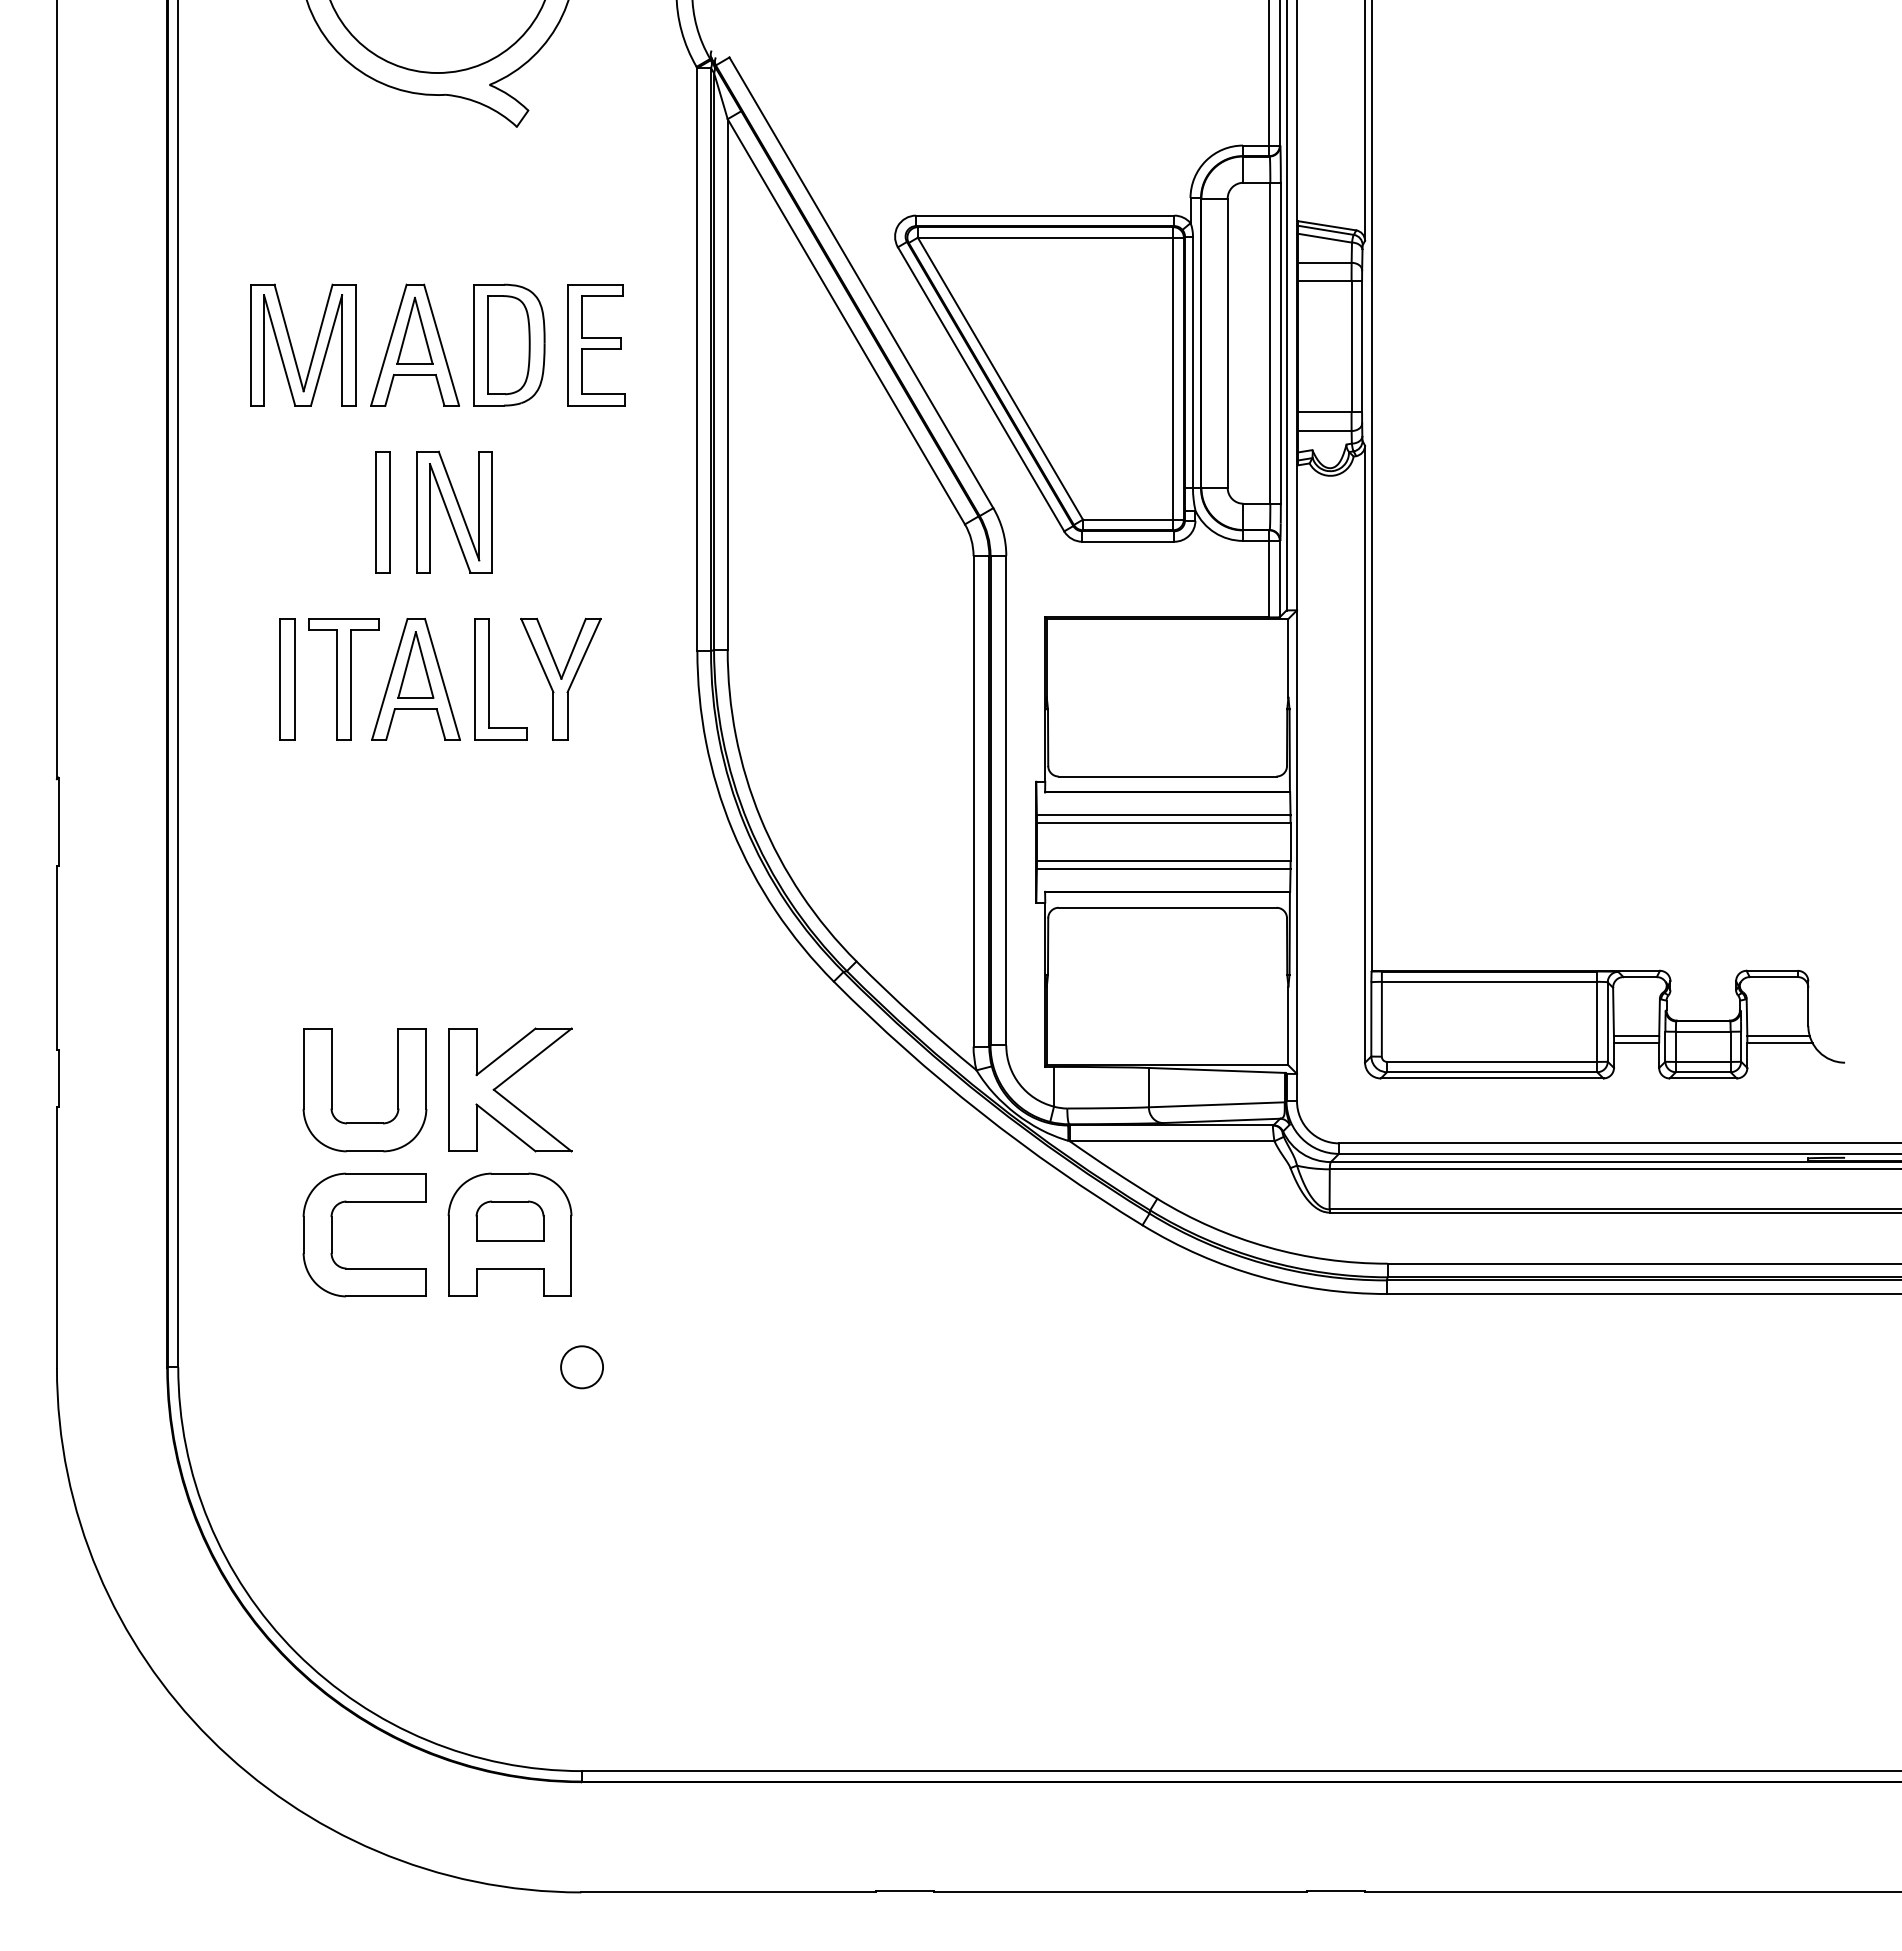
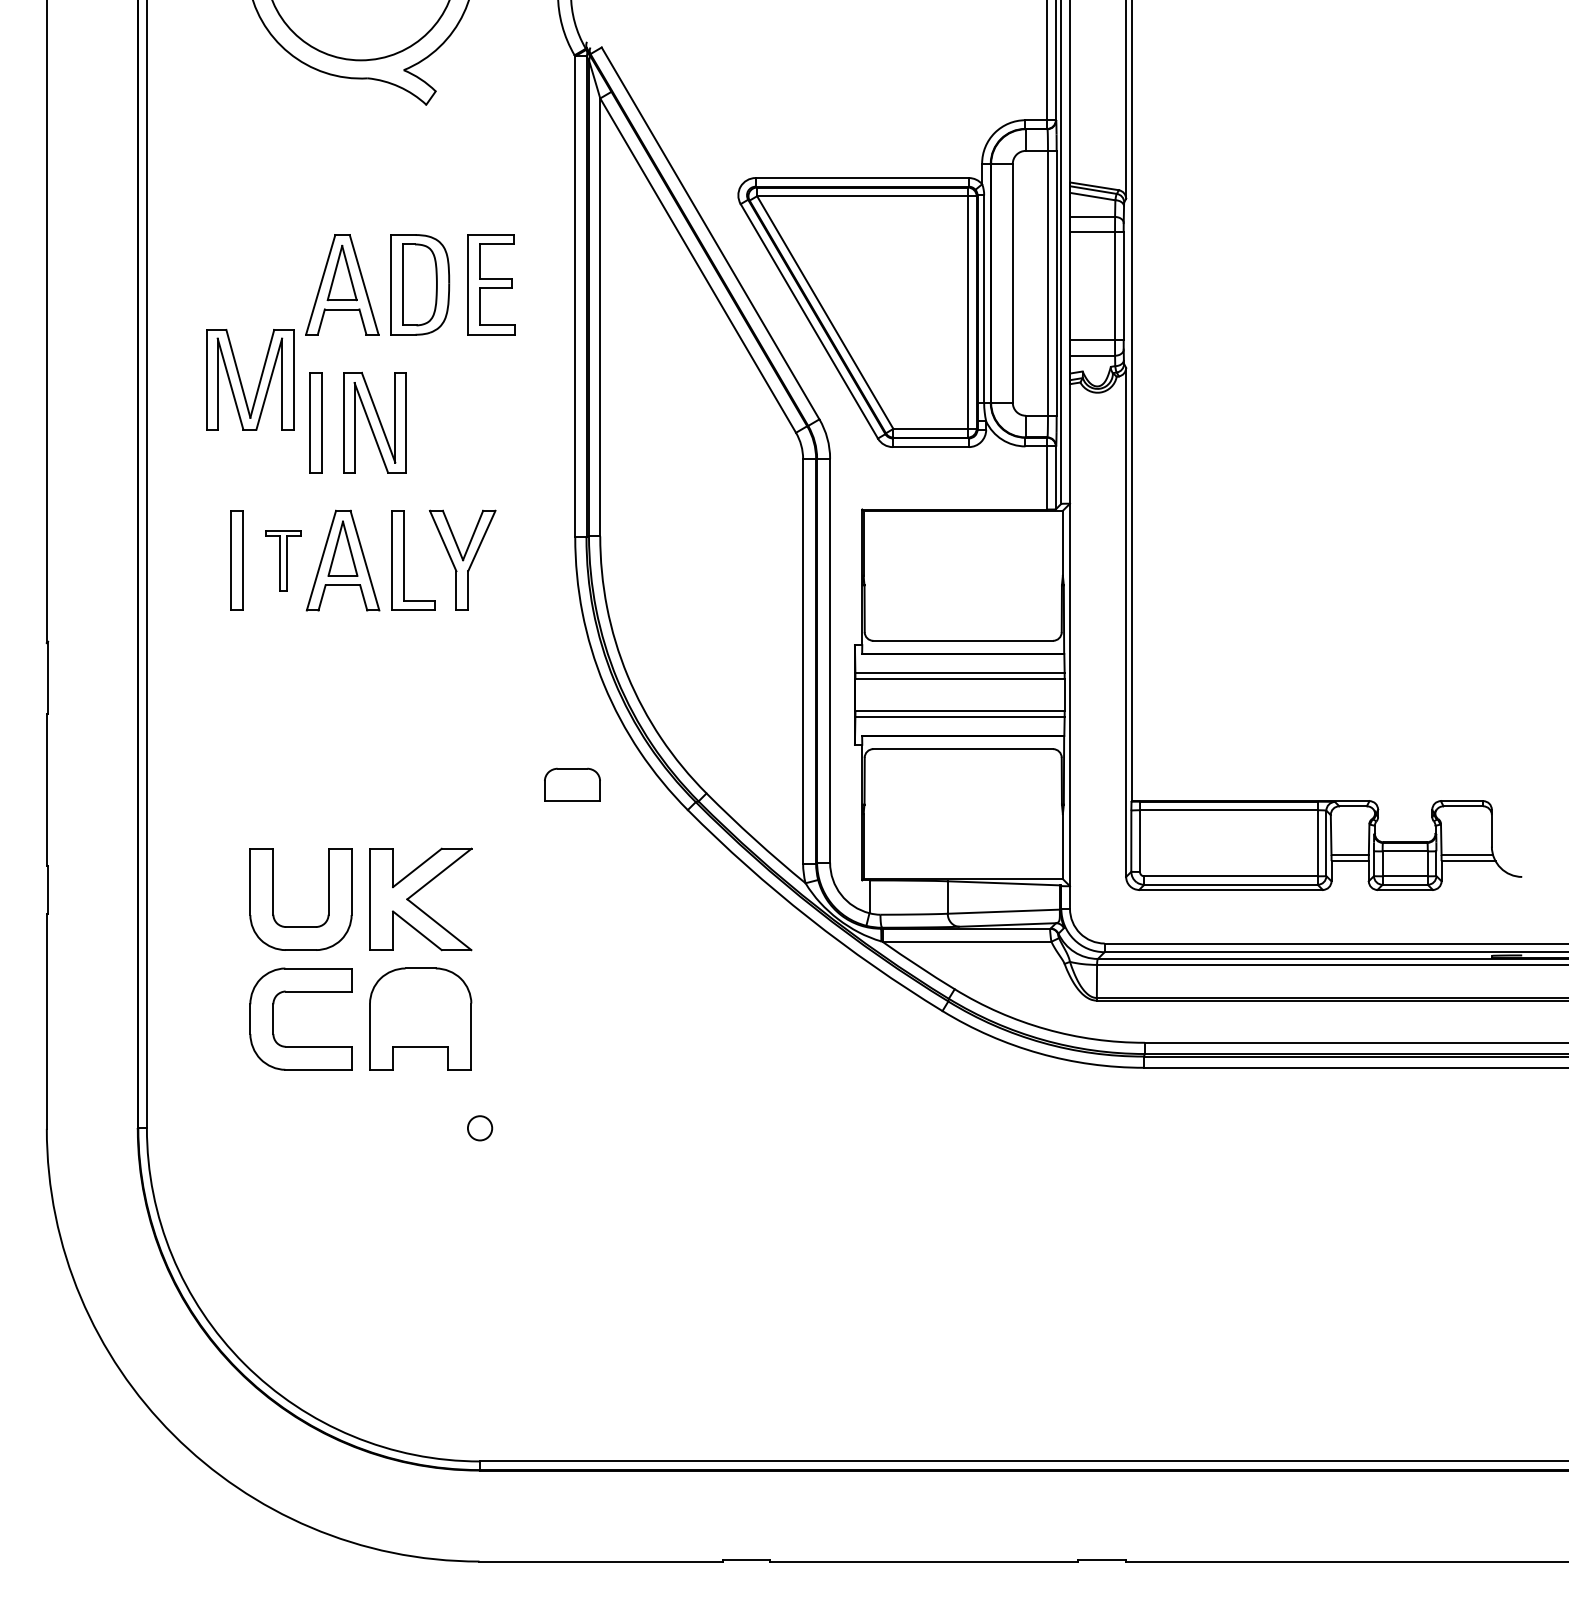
part: (292, 345) -> (241, 380), moved
part: (343, 679) -> (283, 560), size x0.6
part: (509, 1220) -> (572, 784), moved
circle: (581, 1367) -> (479, 1128), size x0.7

